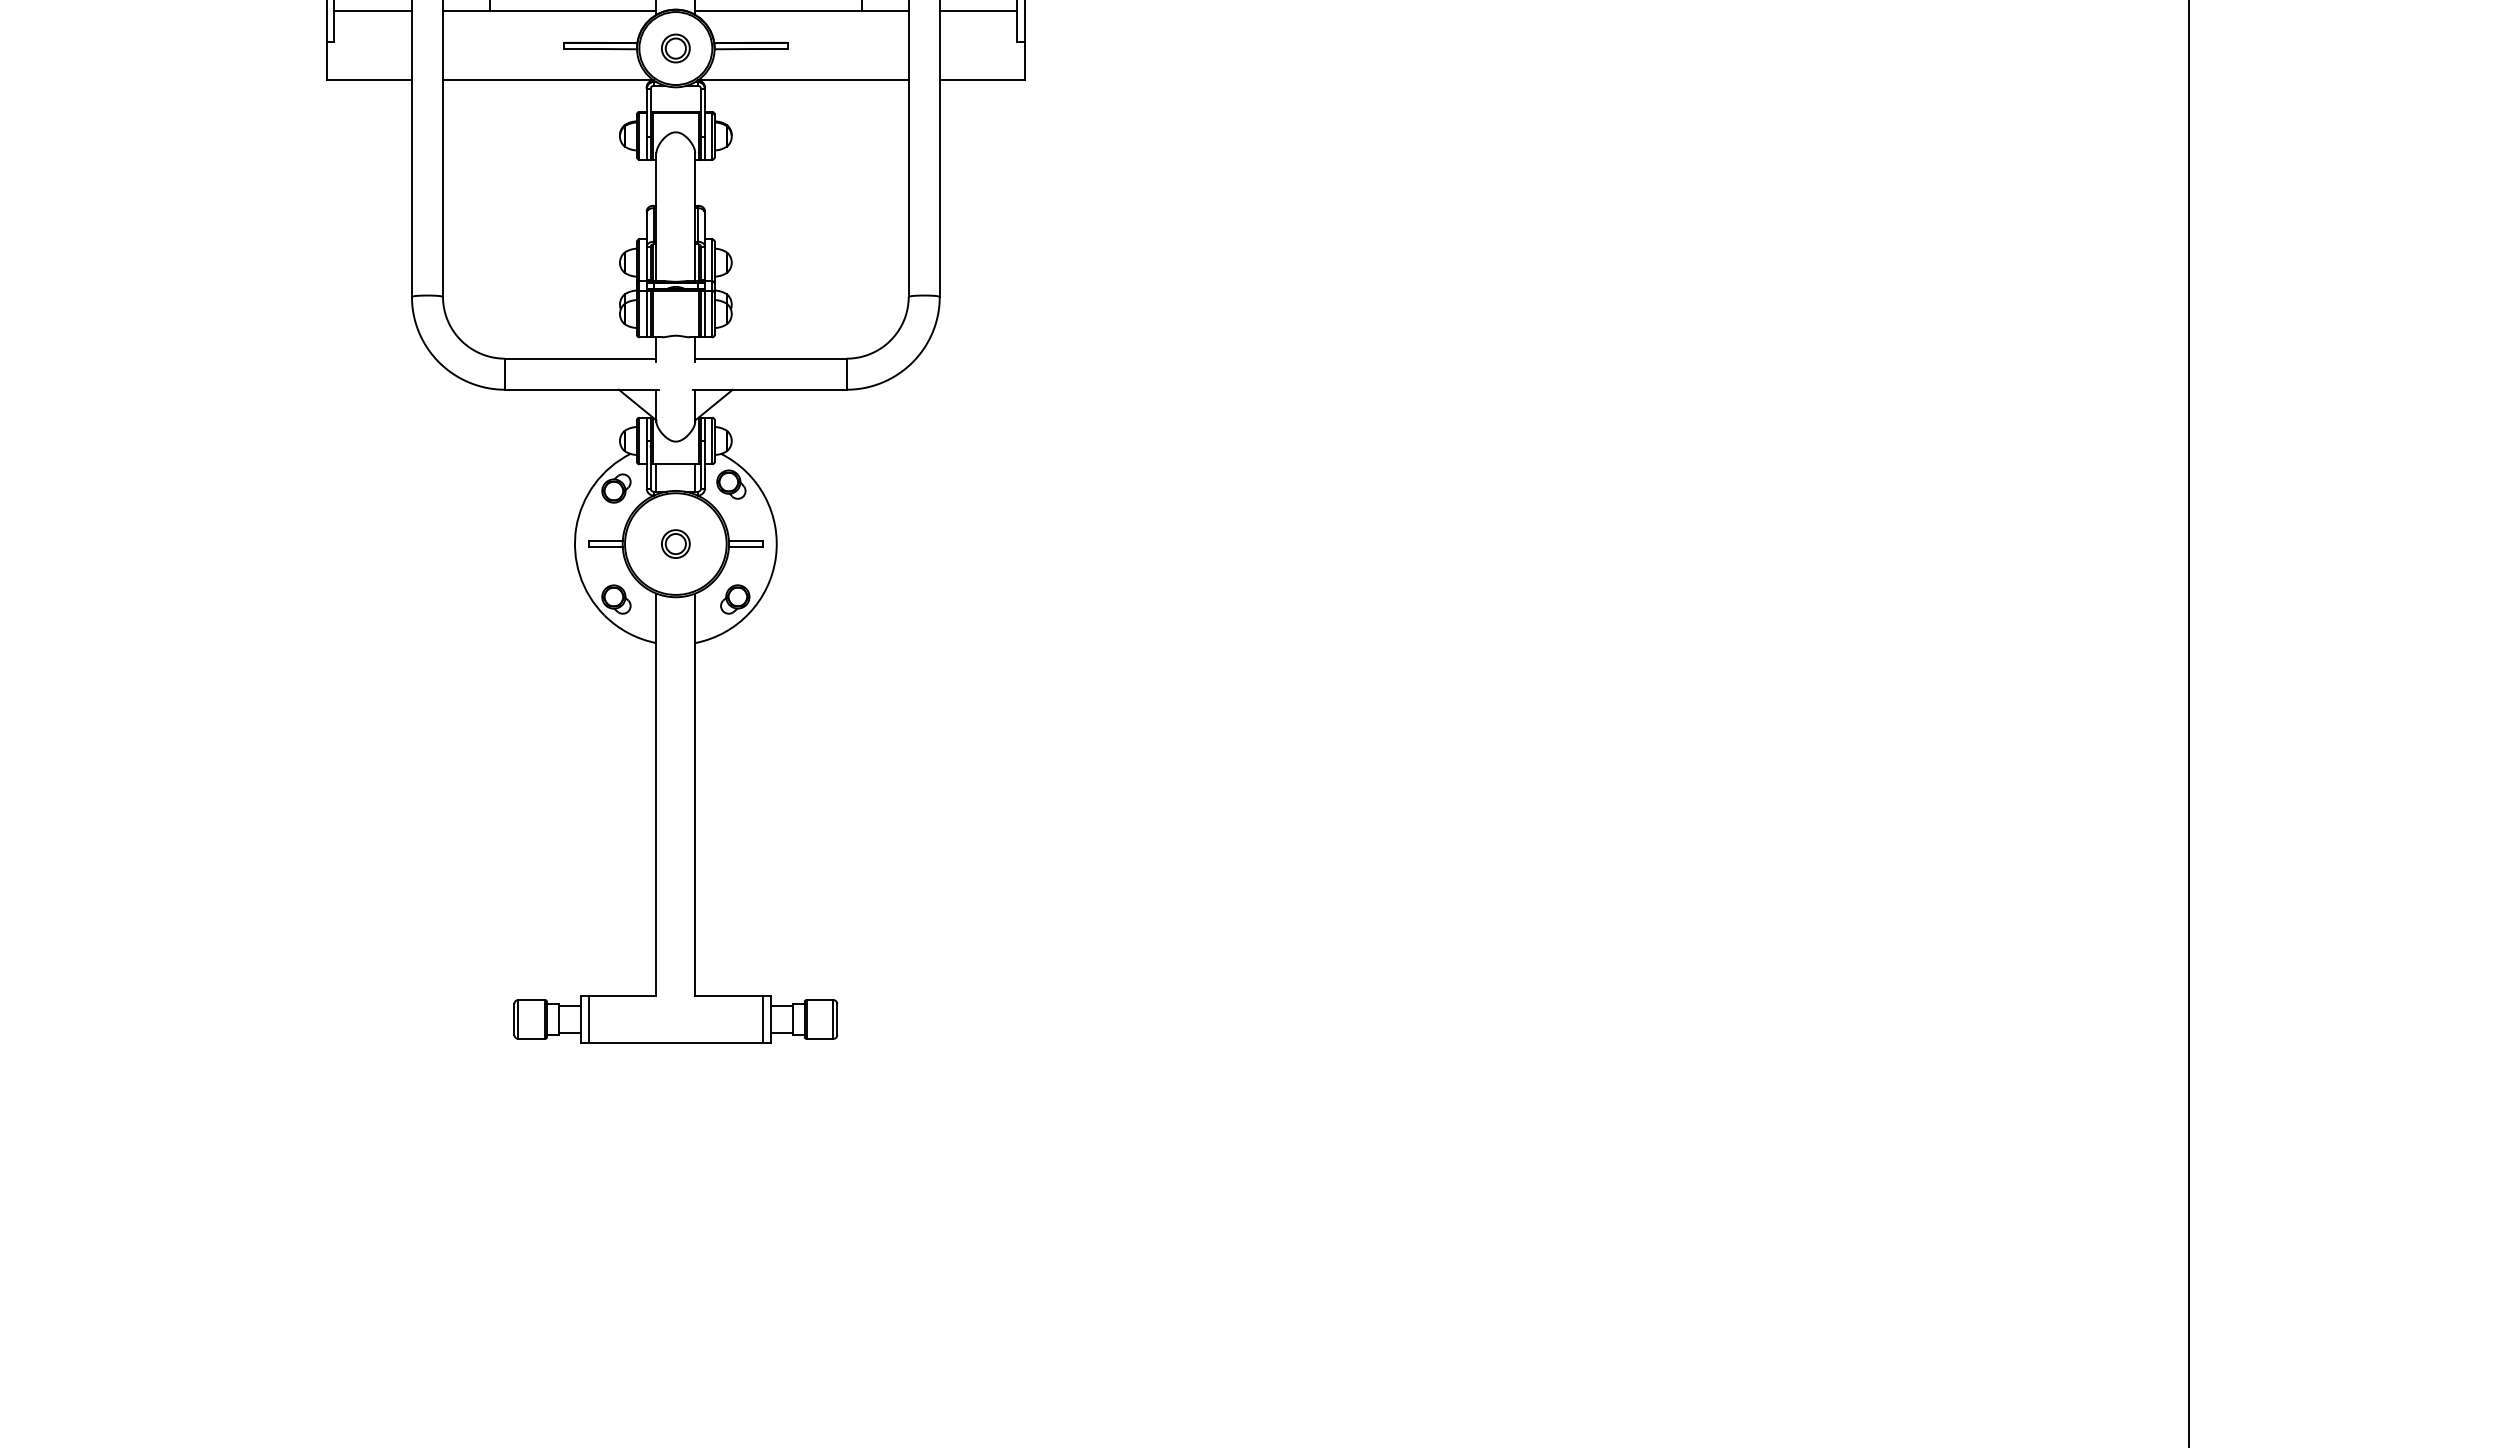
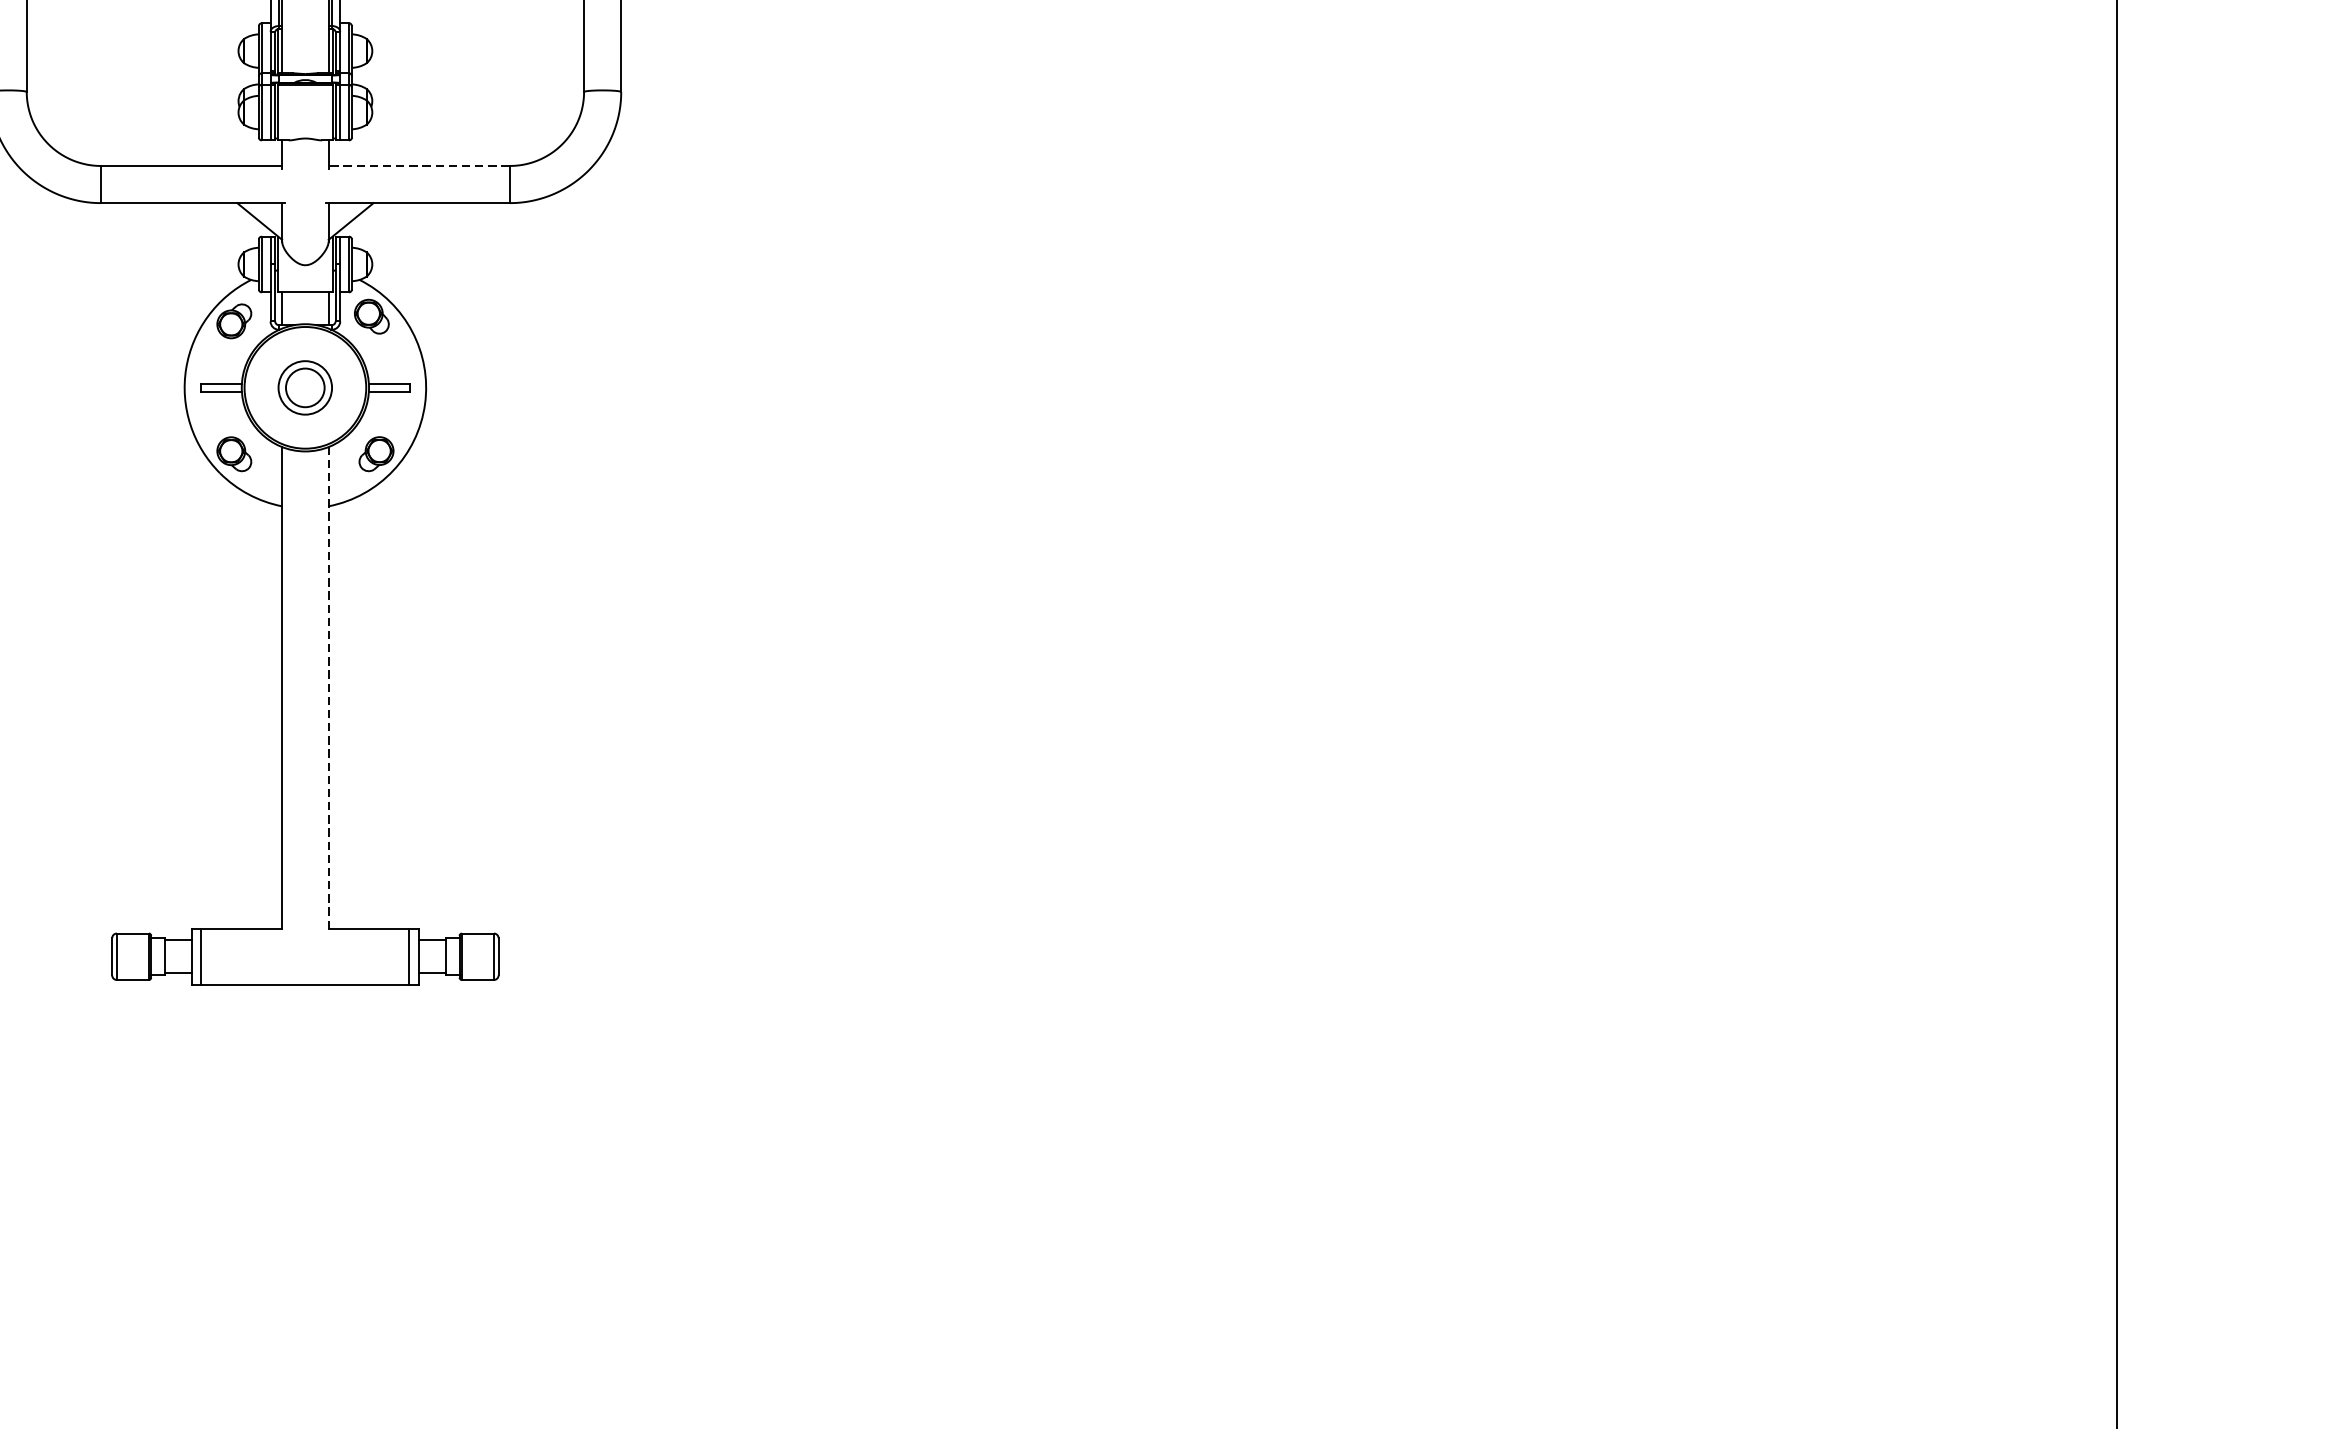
line: (770, 358) -> (418, 165), solid -> dashed
part: (675, 543) -> (304, 387), size x1.6
line: (695, 794) -> (328, 687), solid -> dashed

